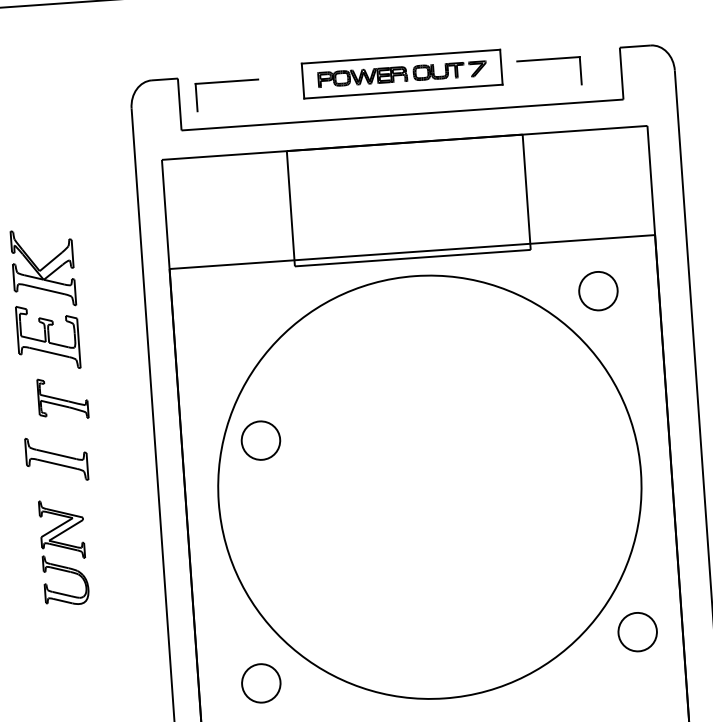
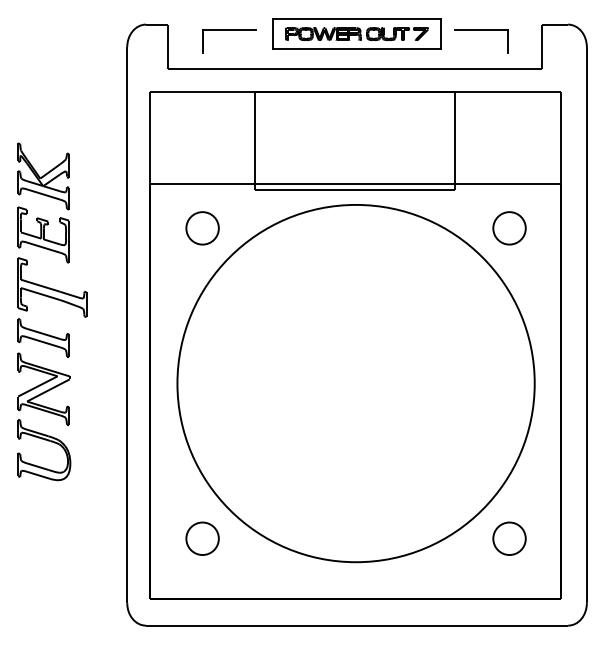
part: (227, 82) -> (229, 30), moved
part: (63, 398) -> (52, 287), size x1.67
part: (260, 440) -> (202, 228), moved
part: (64, 551) -> (44, 416), size x1.43
part: (637, 631) -> (509, 538), moved

